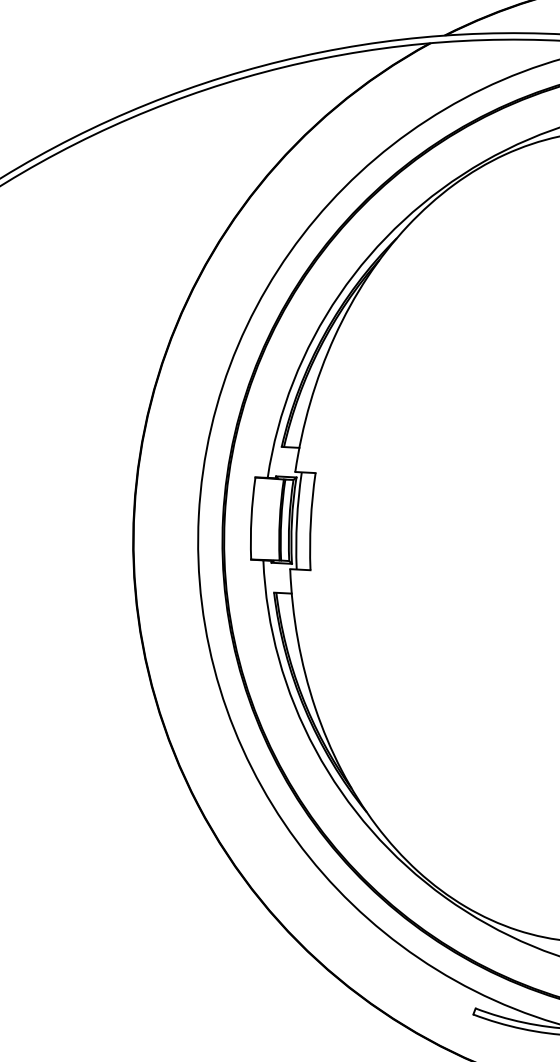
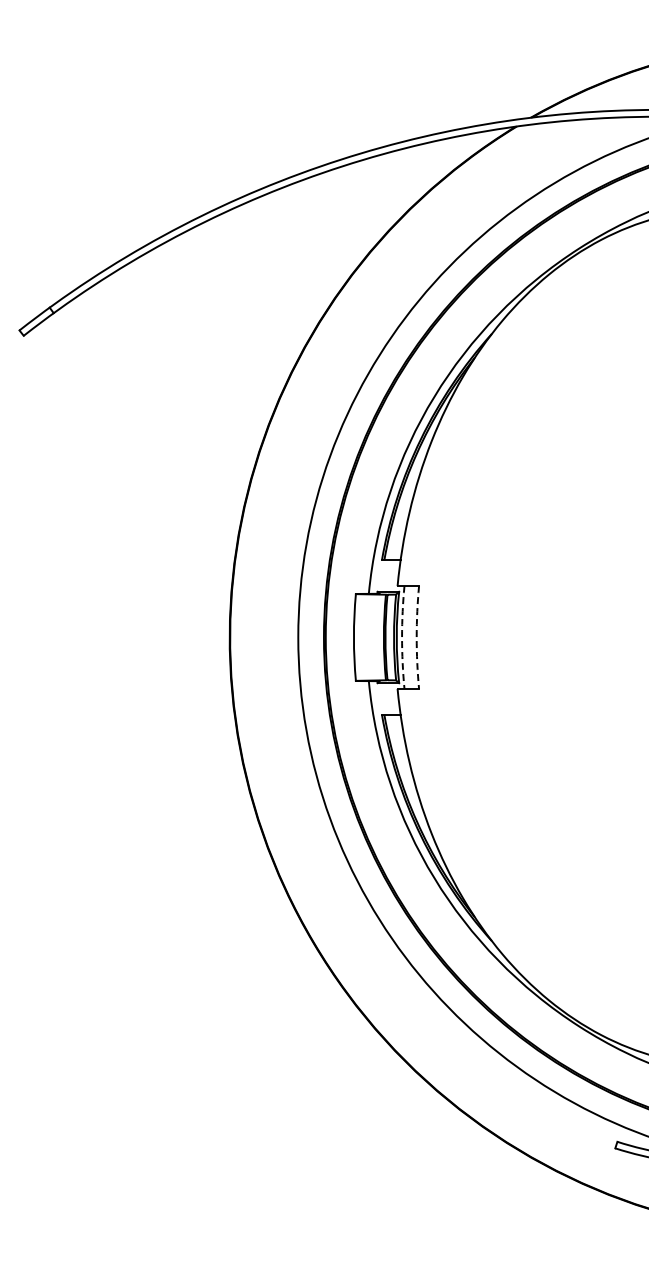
arc: (297, 520) -> (402, 637), solid -> dashed
arc: (310, 521) -> (416, 637), solid -> dashed

